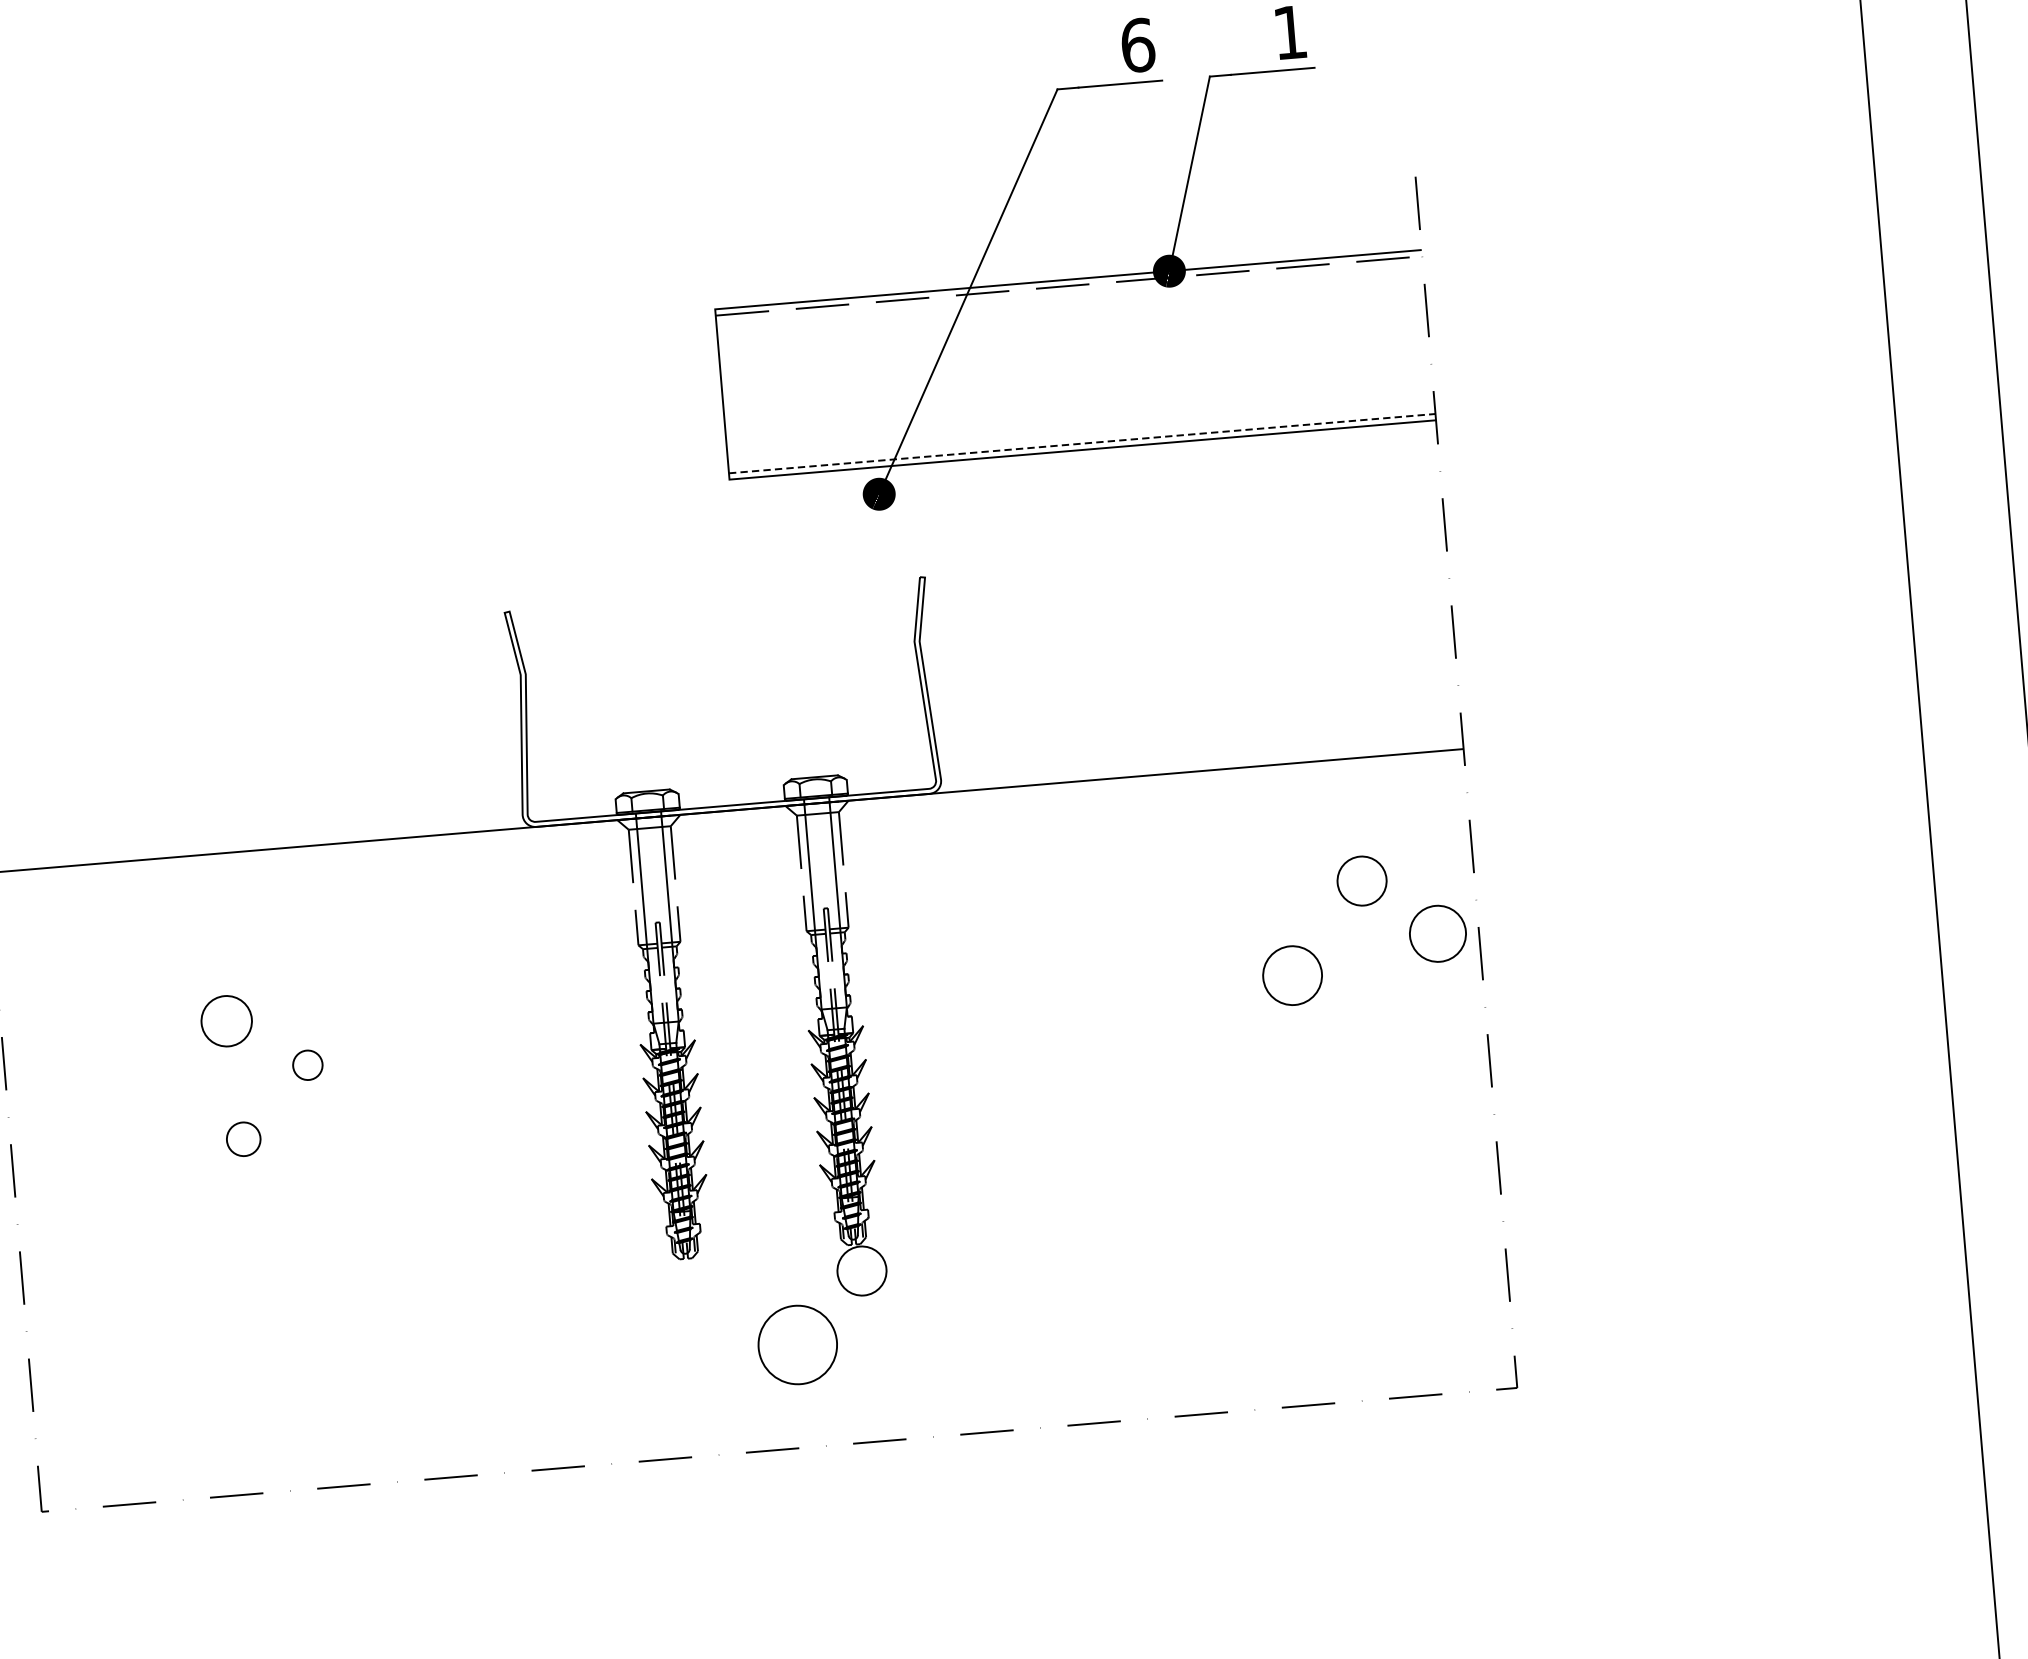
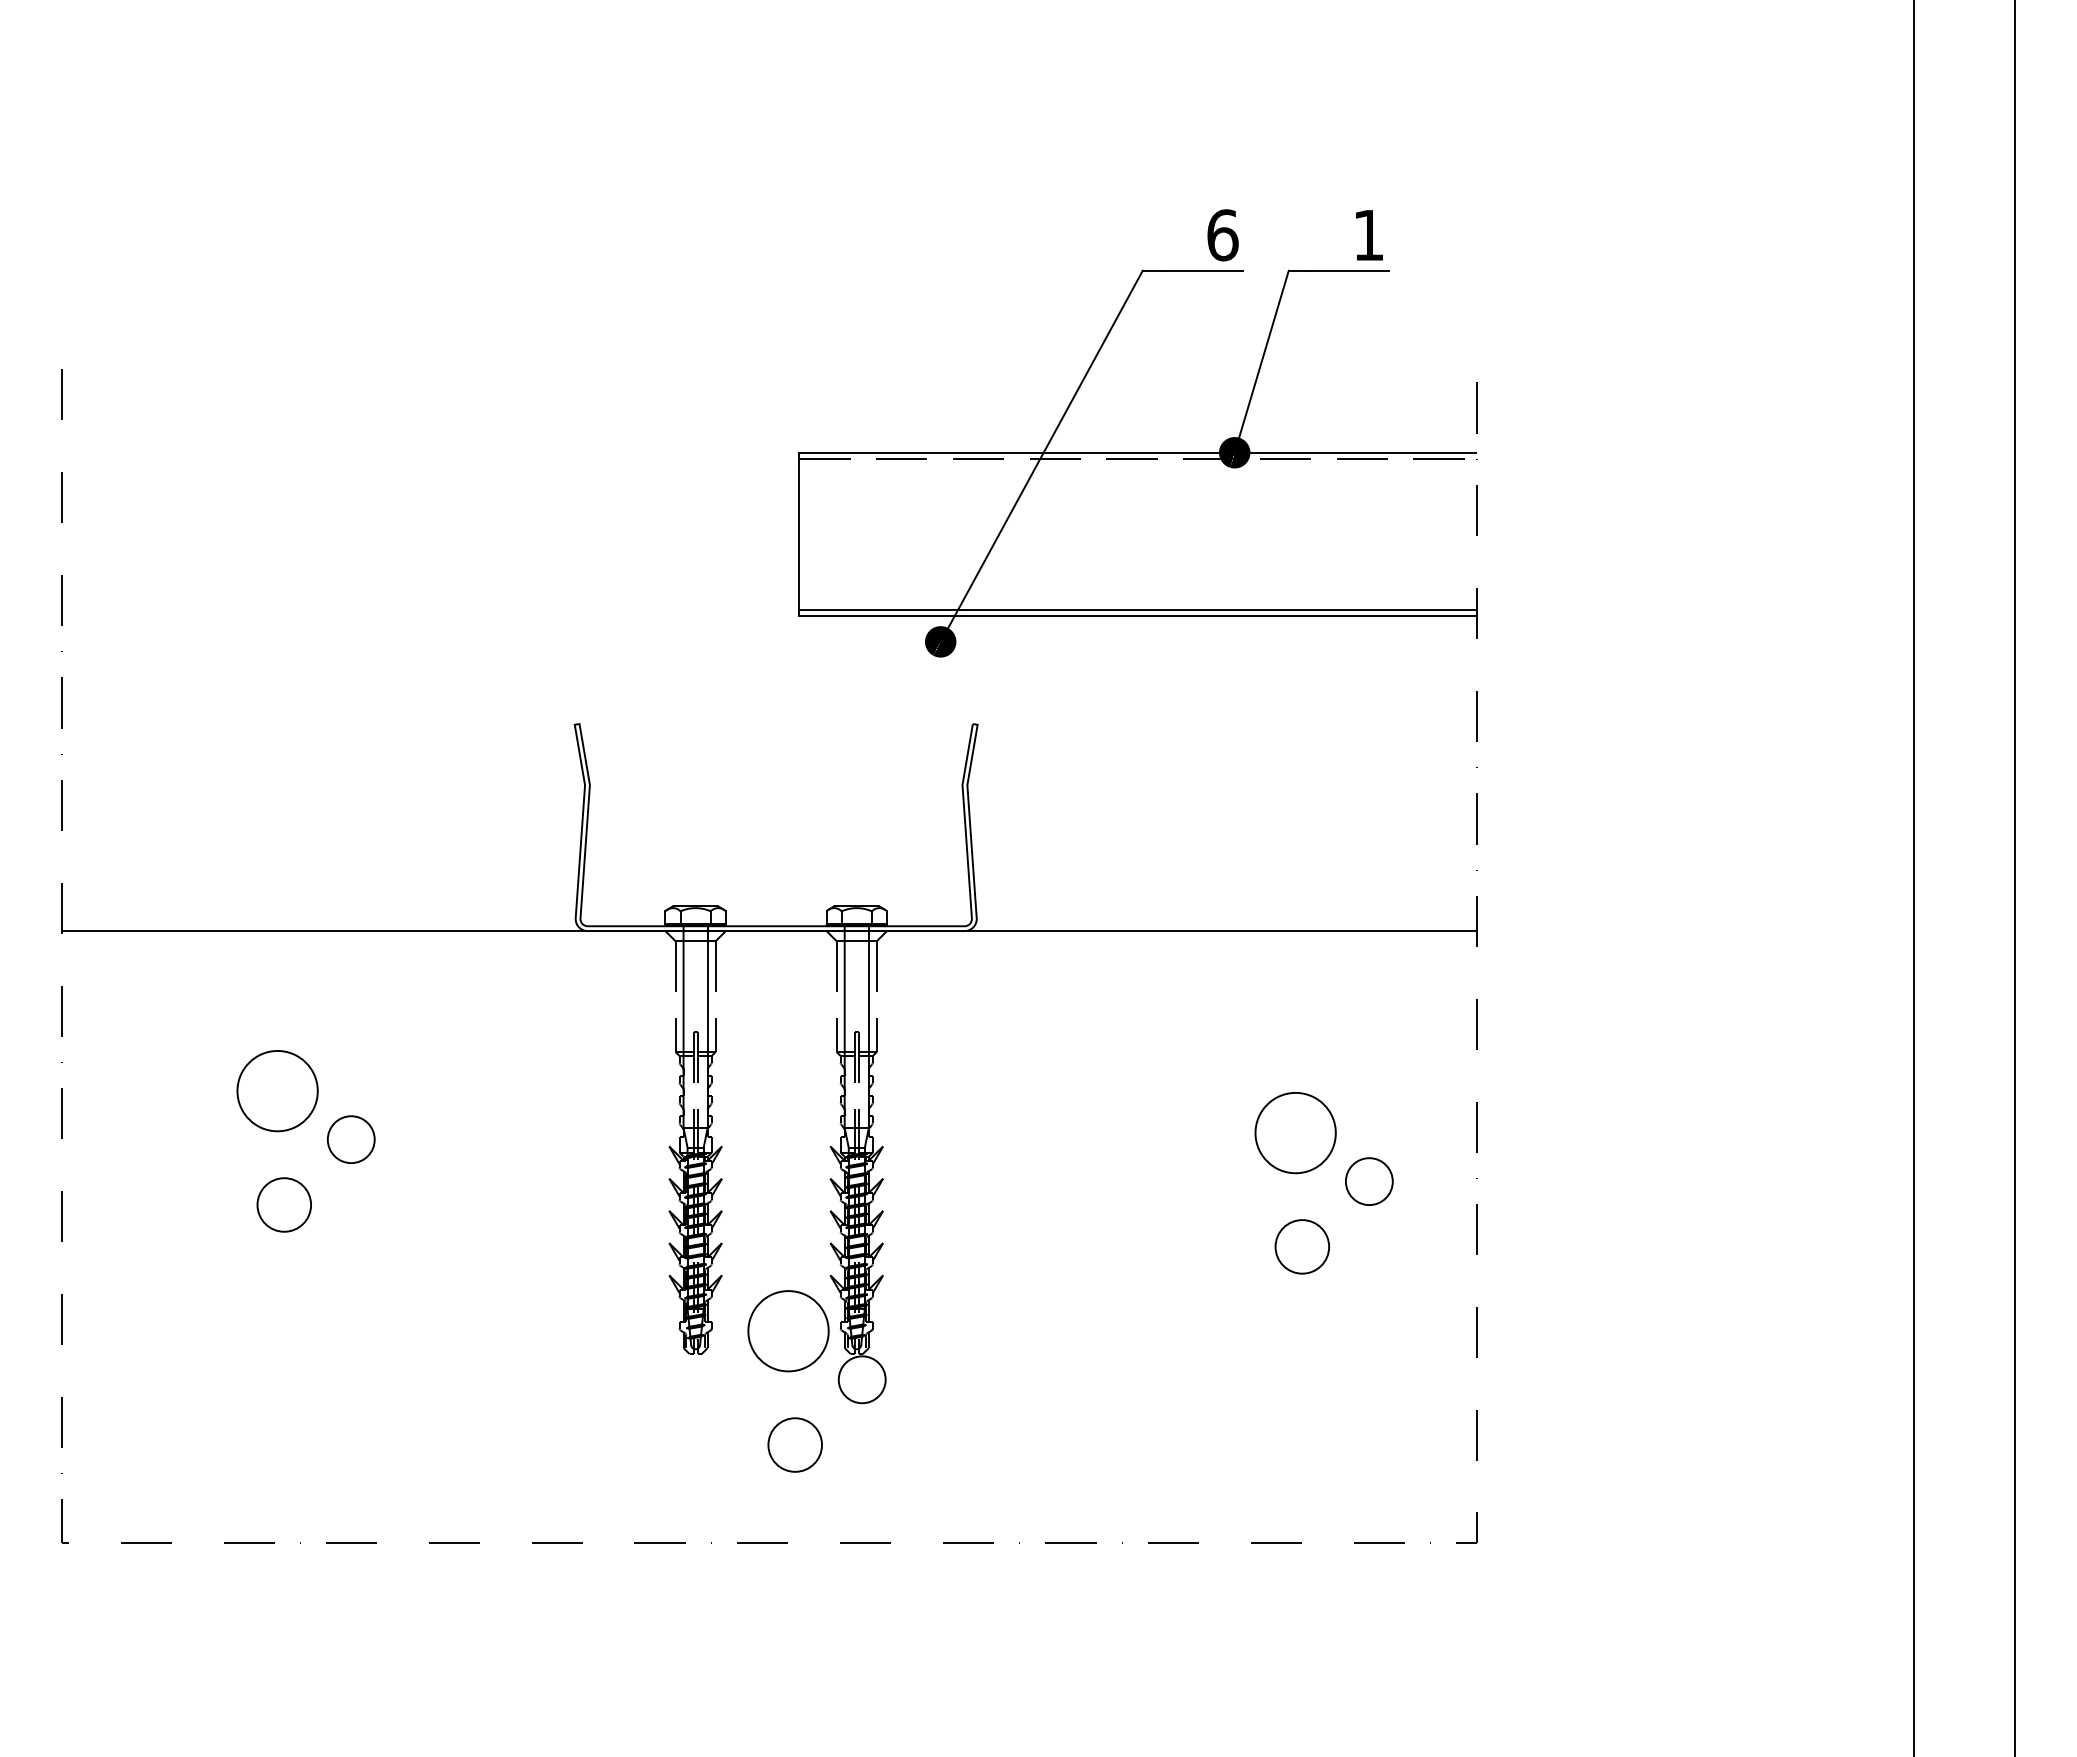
line: (1081, 443) -> (1137, 609), dashed -> solid
circle: (1362, 880) -> (1369, 1181), moved
circle: (1437, 933) -> (1301, 1246), moved
circle: (1292, 975) -> (1295, 1132), size x1.43
circle: (226, 1021) -> (277, 1091), size x1.67
circle: (307, 1065) -> (350, 1139), size x1.67
circle: (243, 1138) -> (284, 1204), size x1.67
circle: (780, 1227) -> (788, 1331), added
circle: (798, 1344) -> (795, 1444), size x0.71

